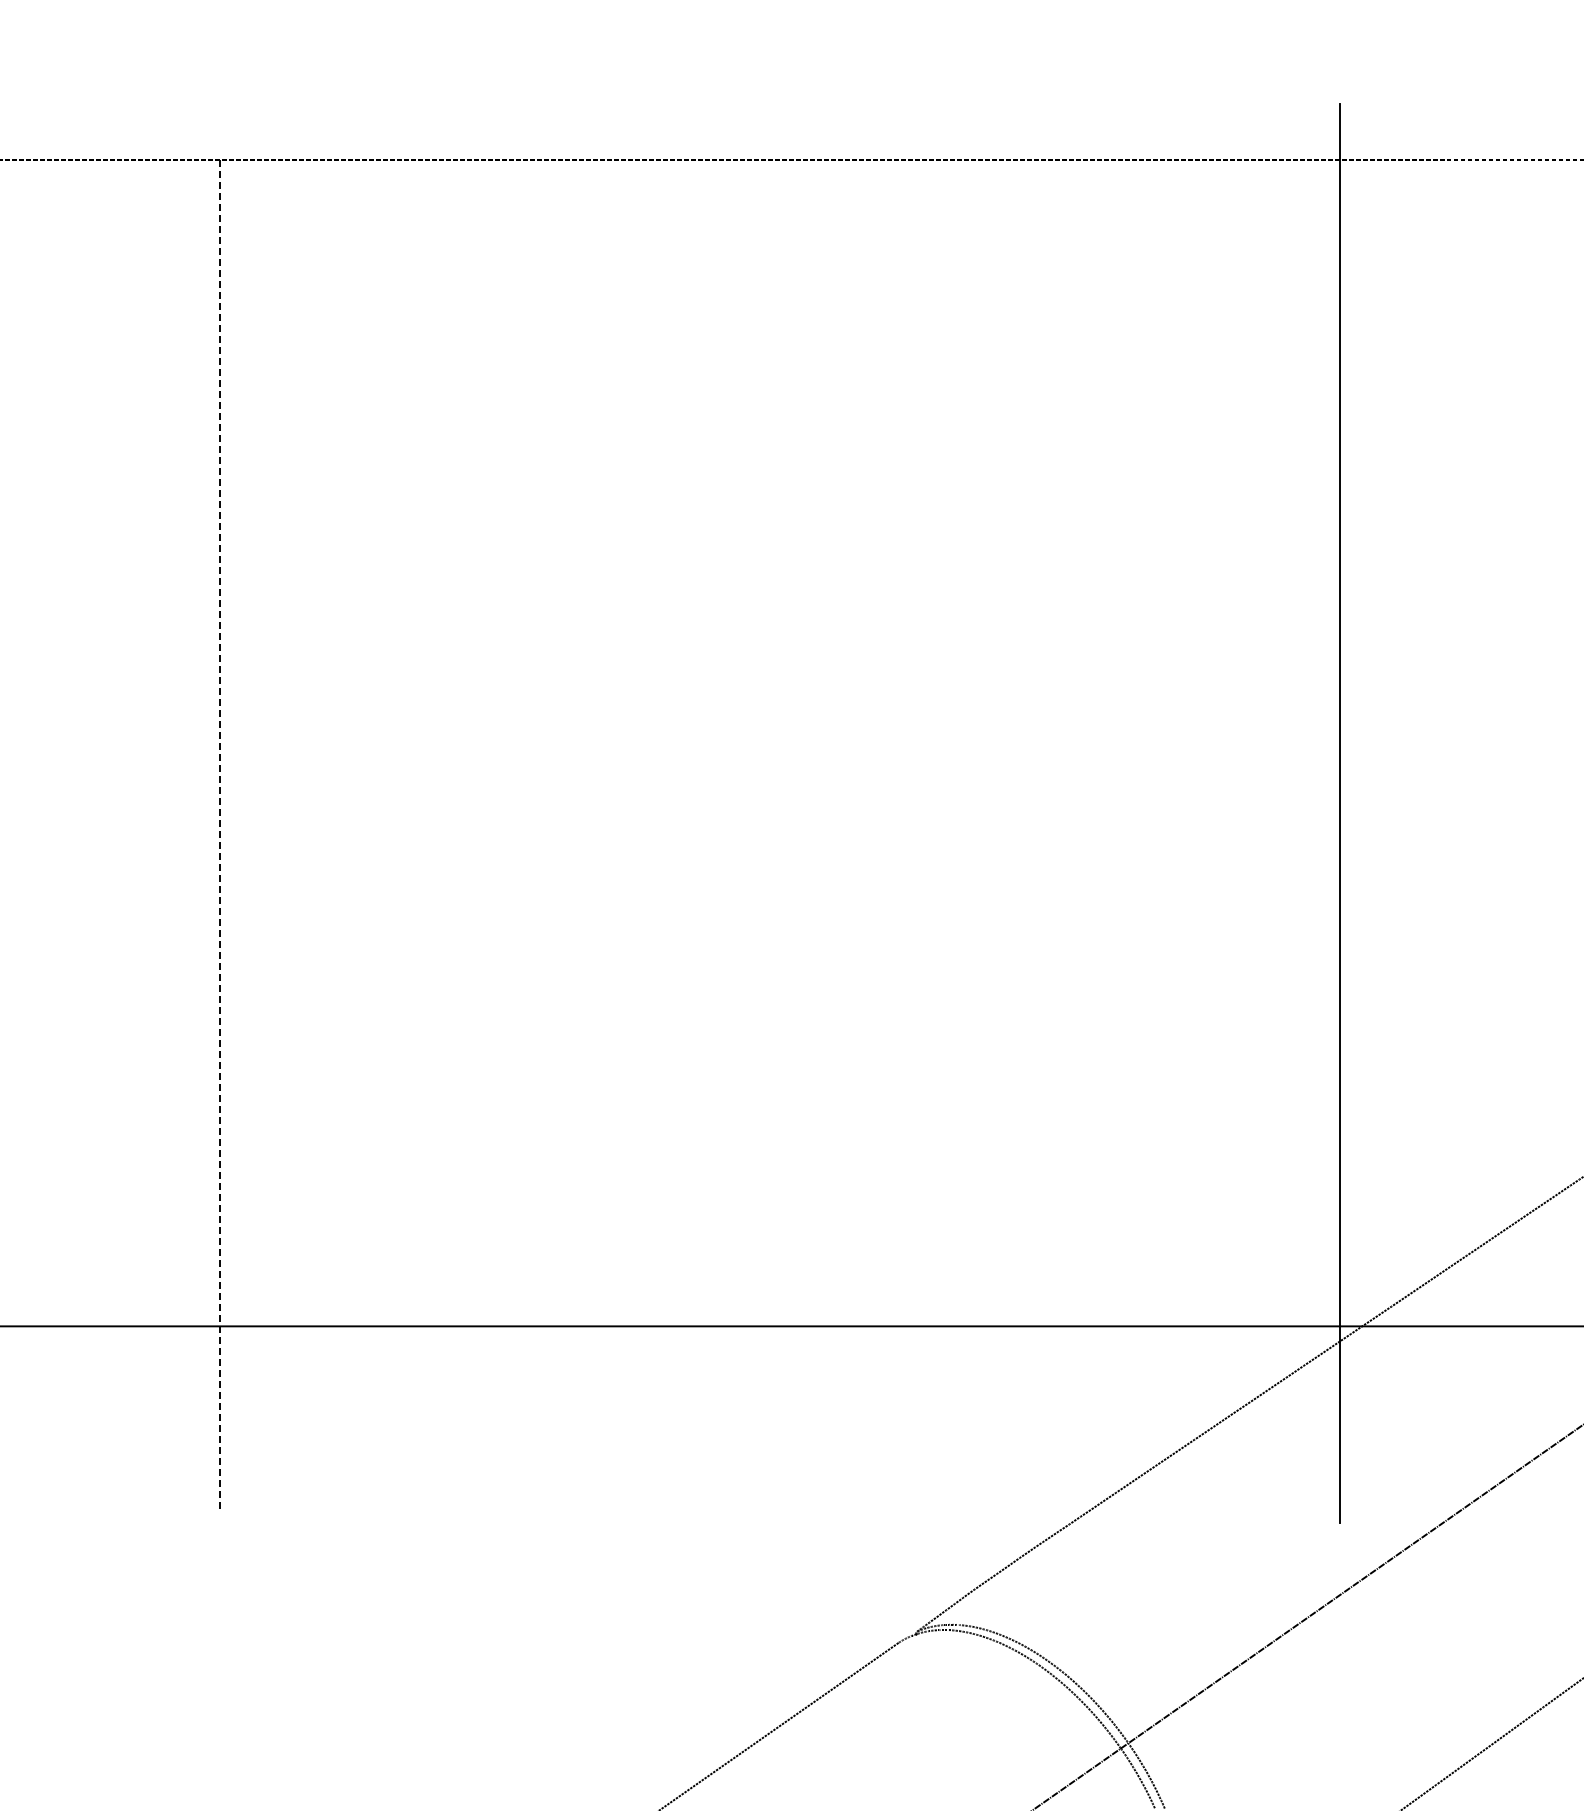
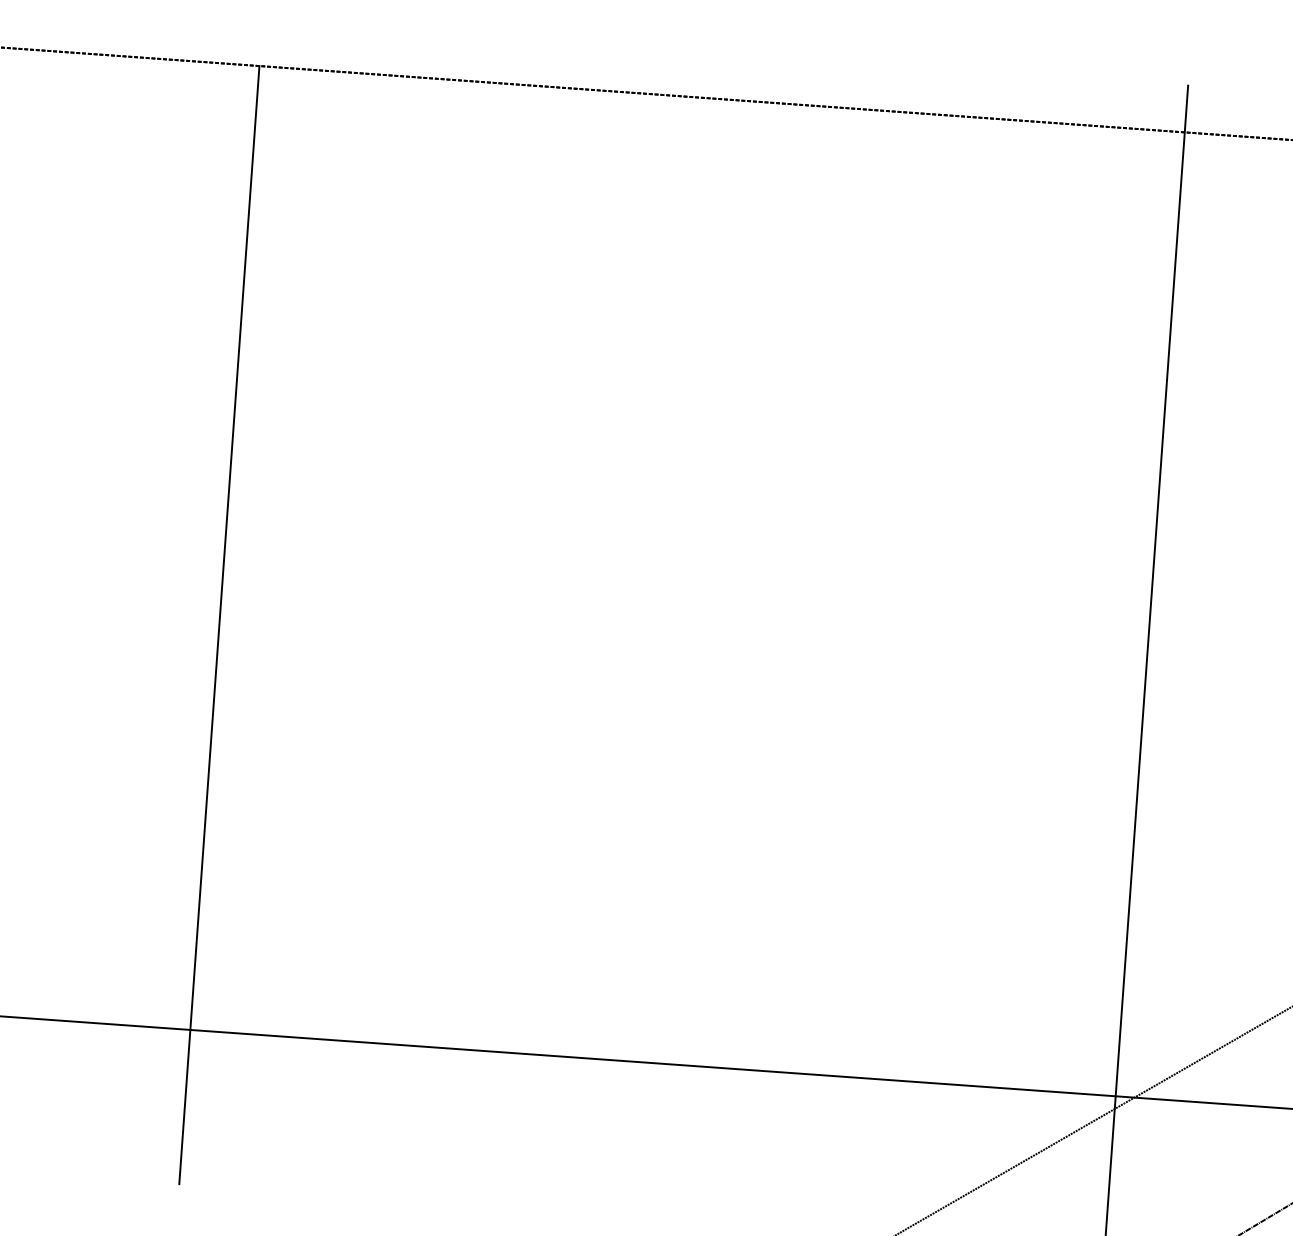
line: (219, 837) -> (218, 625), dashed -> solid

